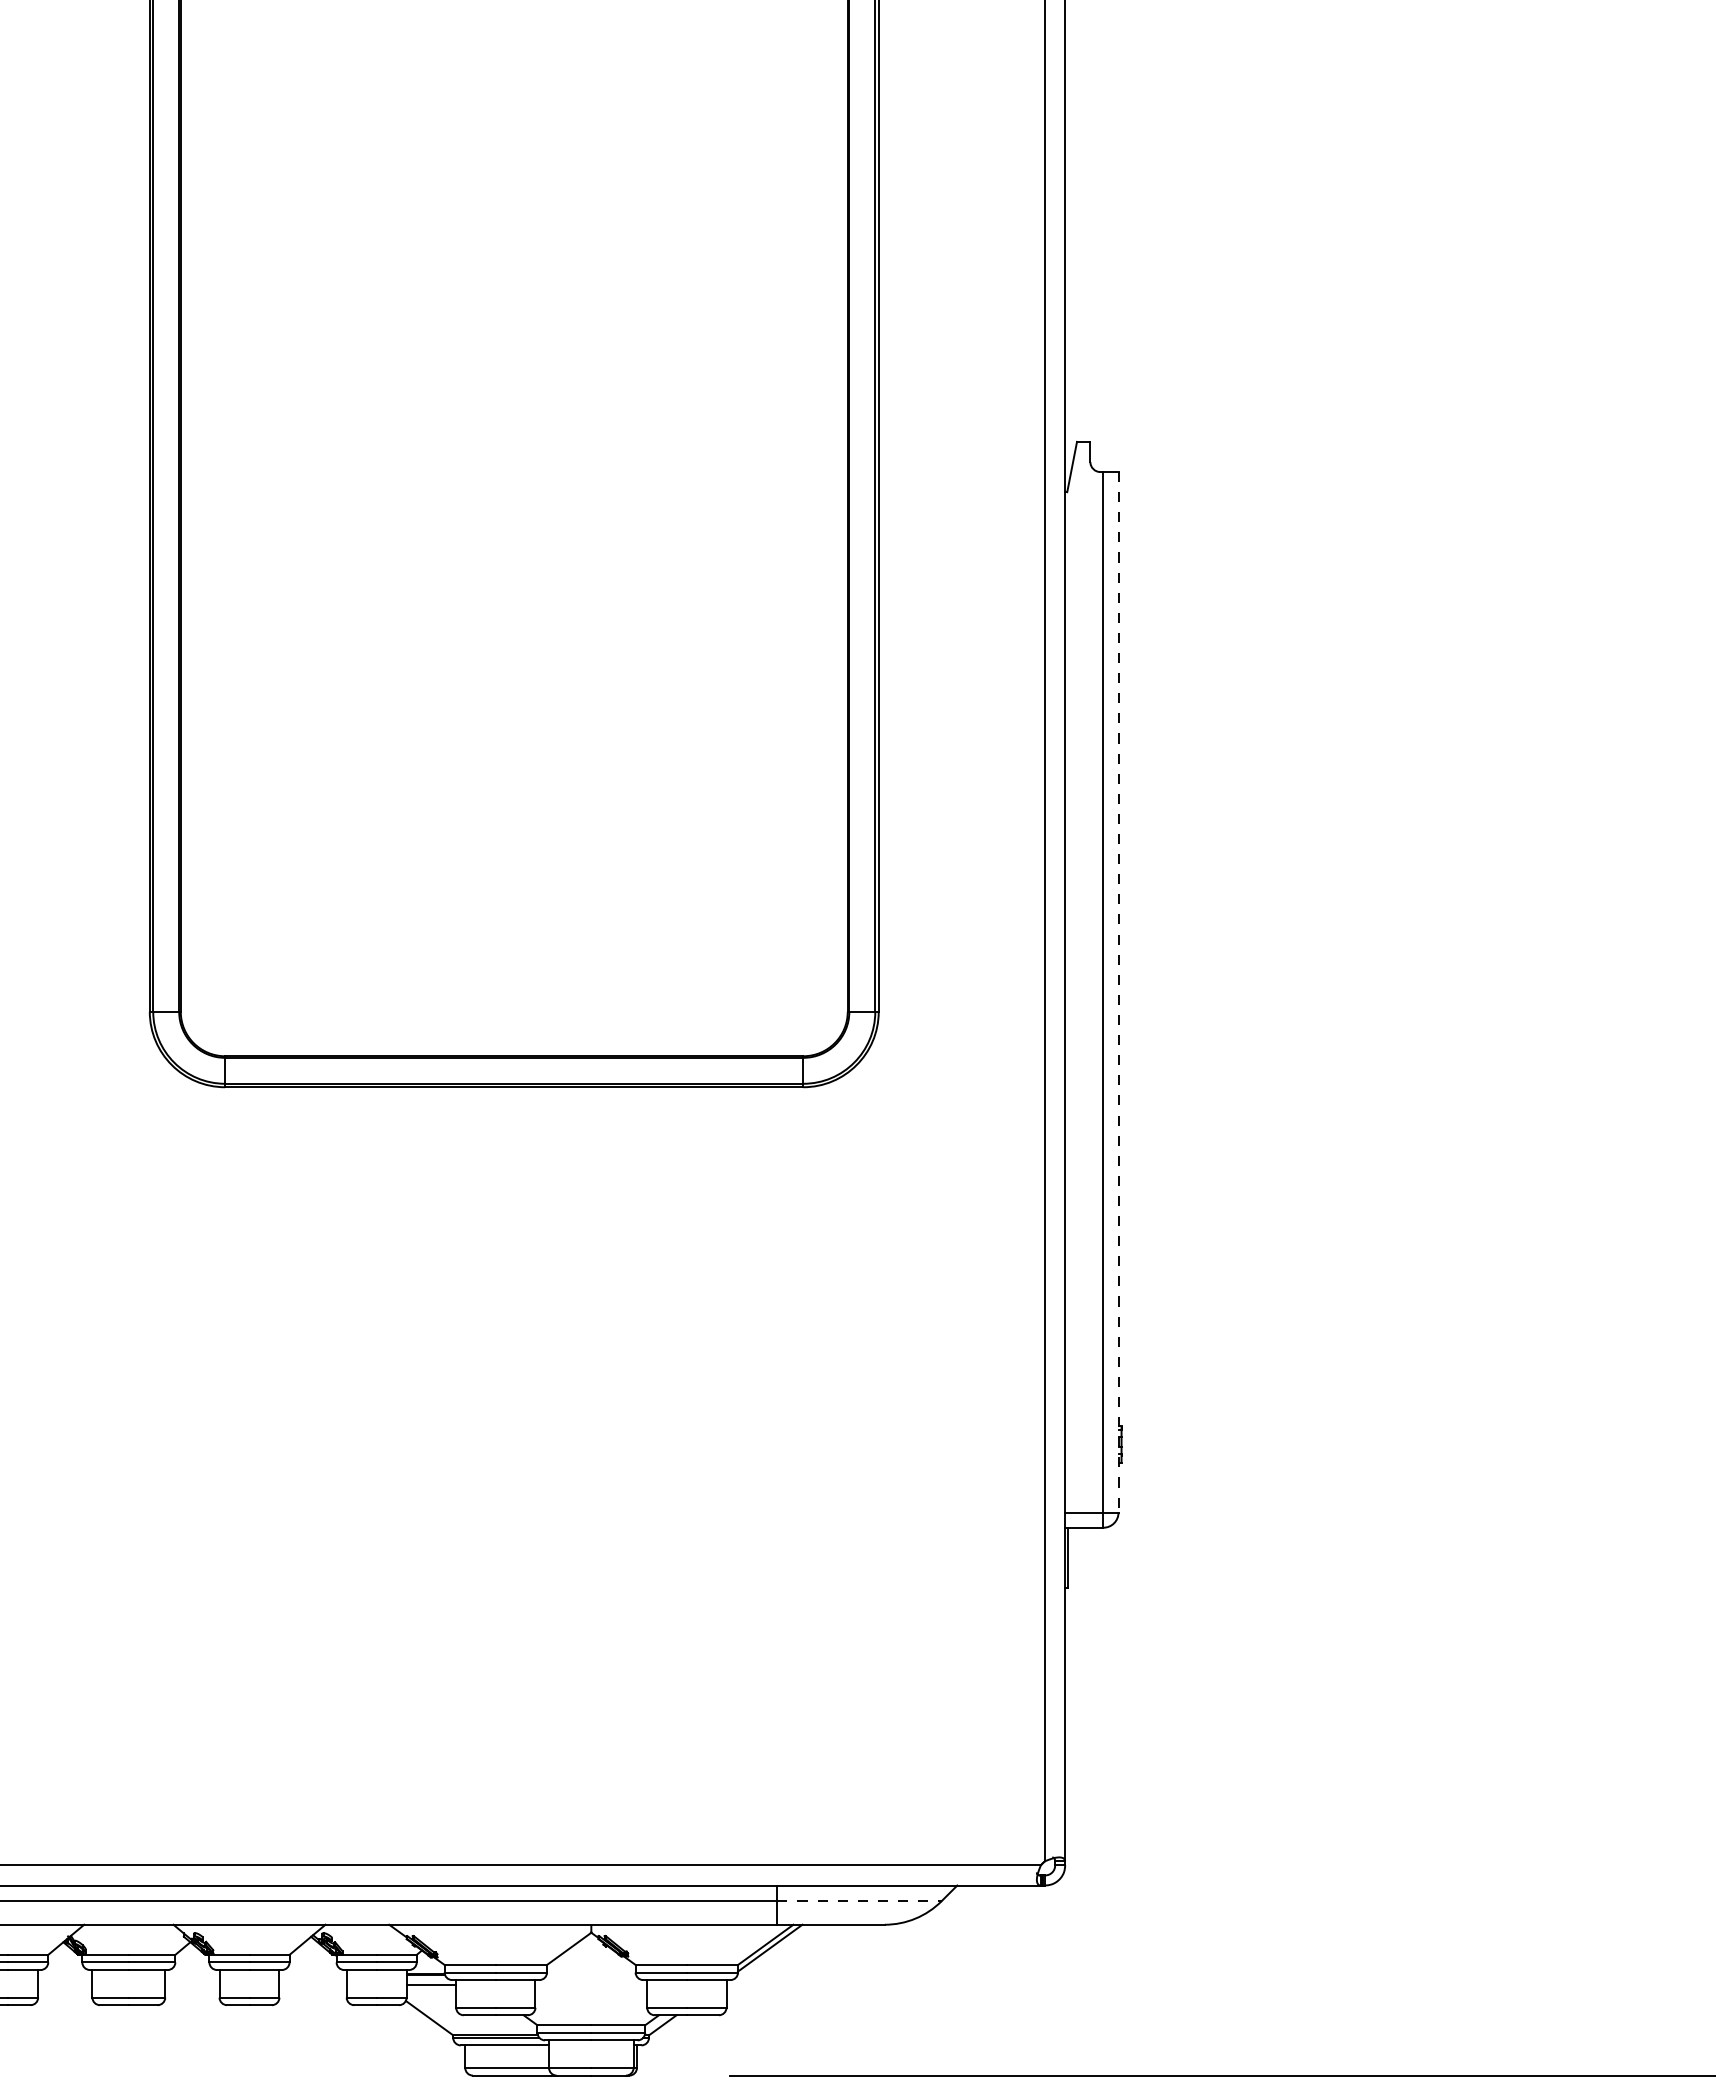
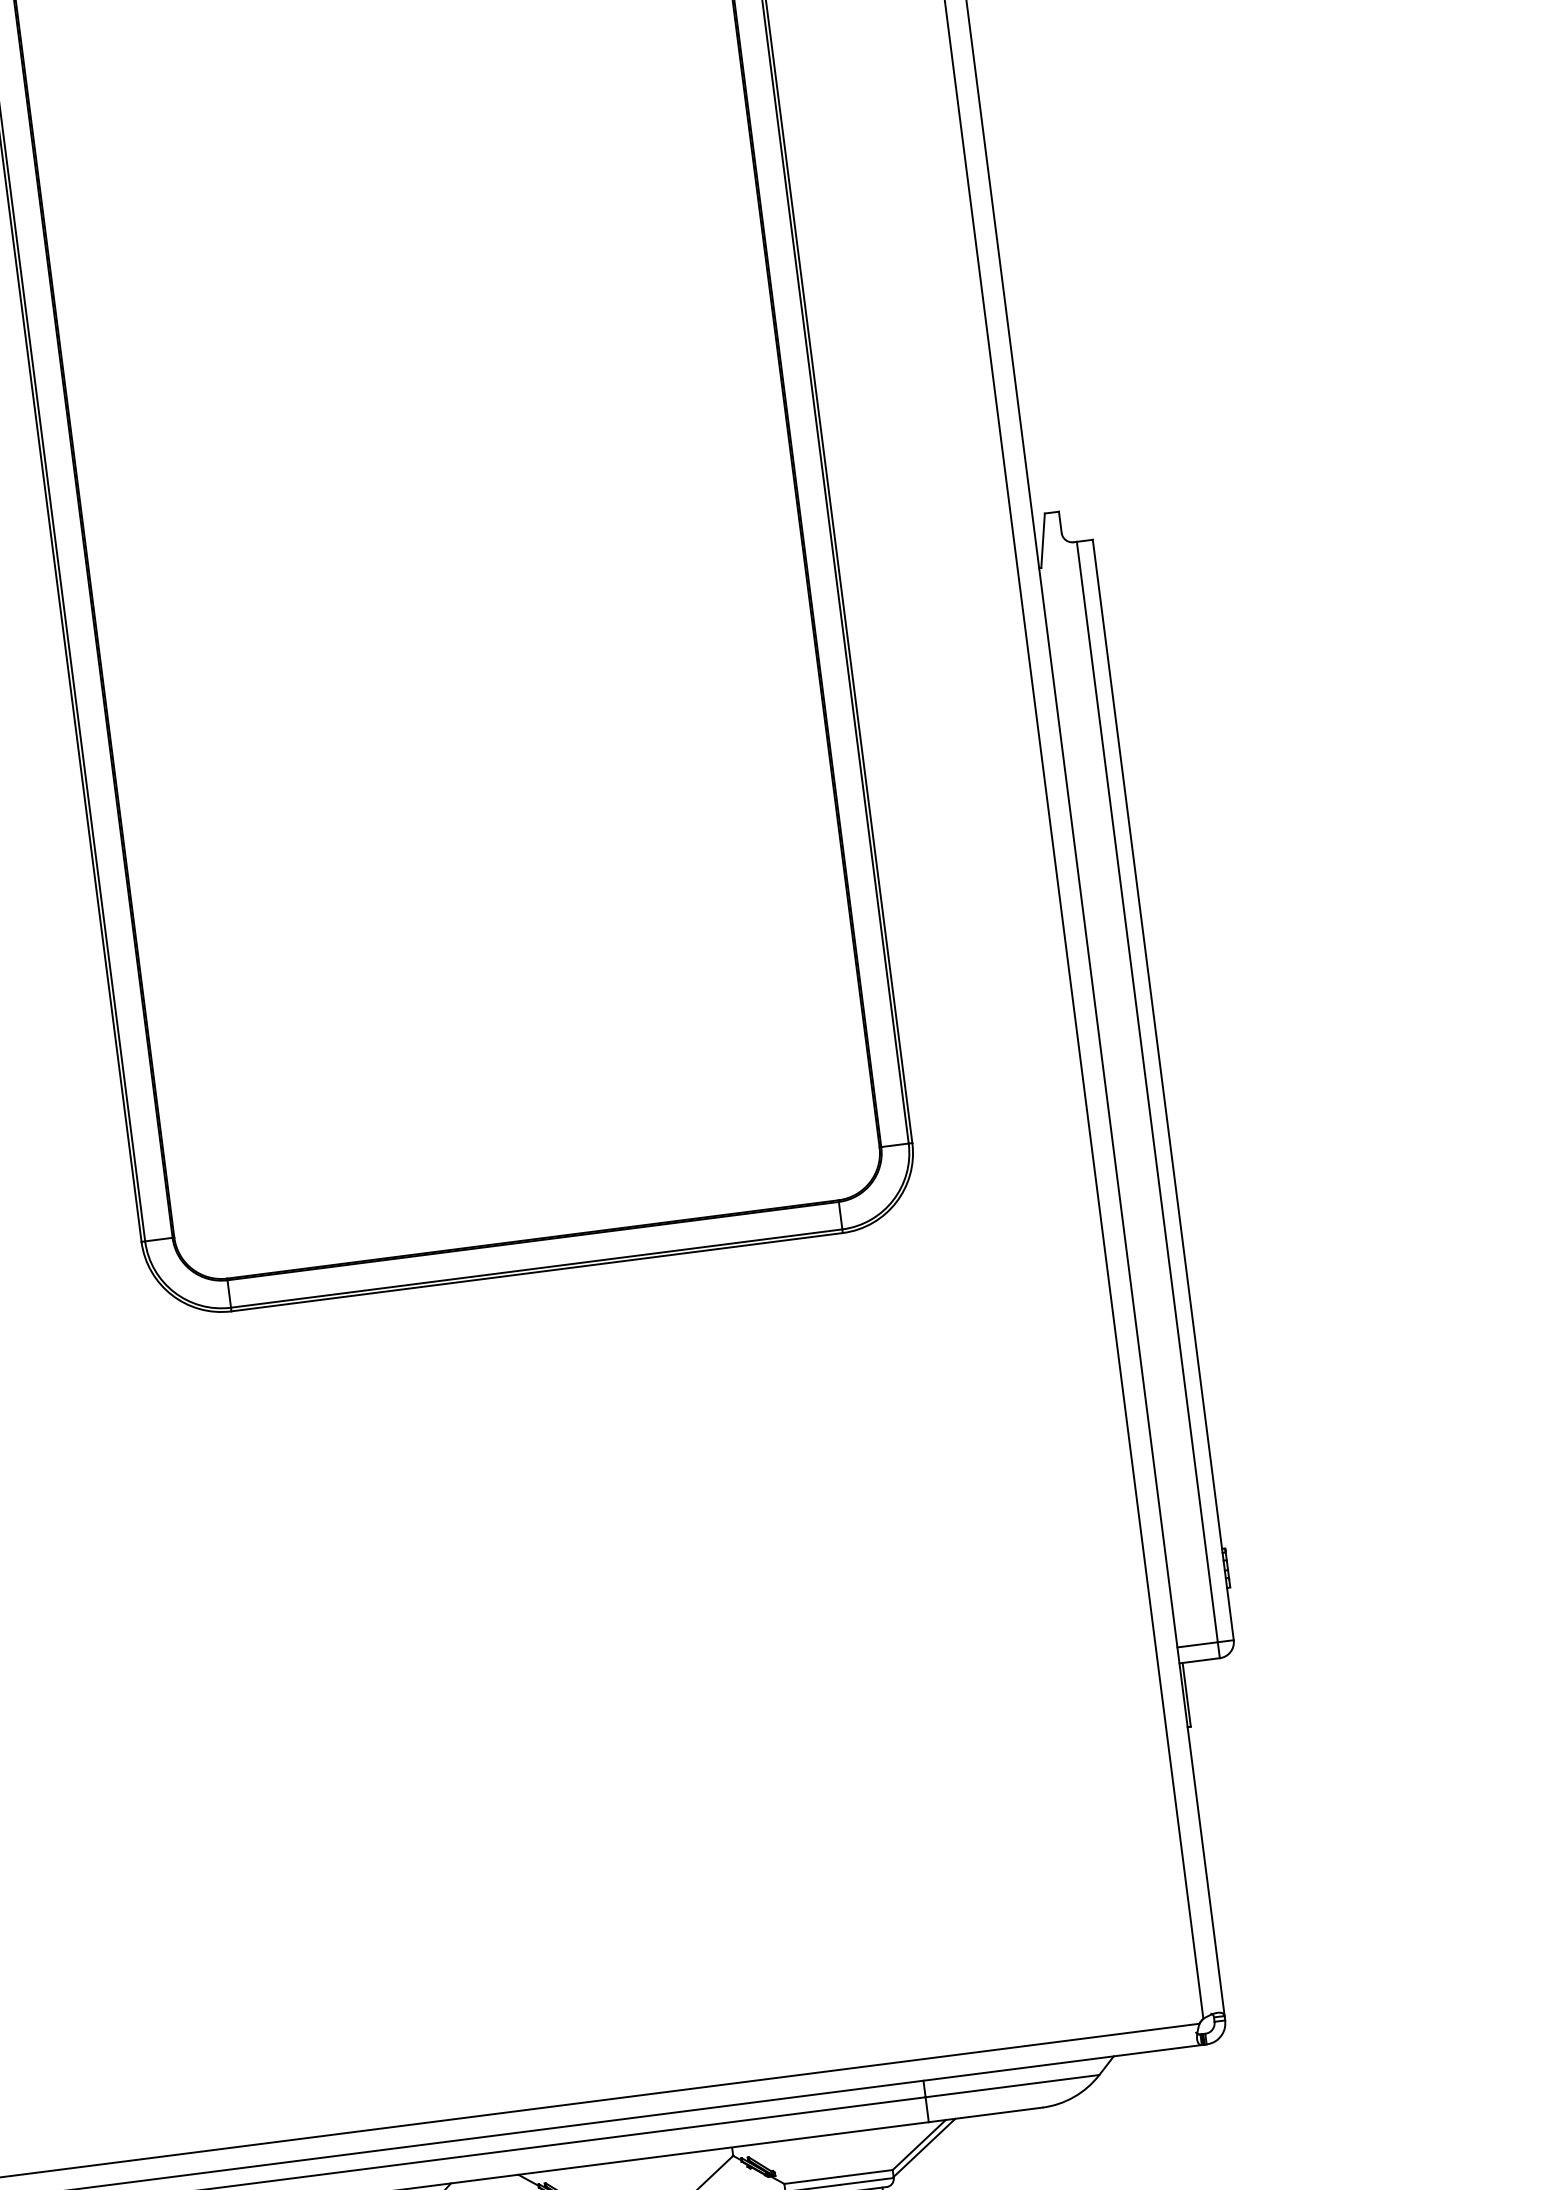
line: (1118, 992) -> (1163, 1090), dashed -> solid
line: (859, 1901) -> (1012, 2086), dashed -> solid

